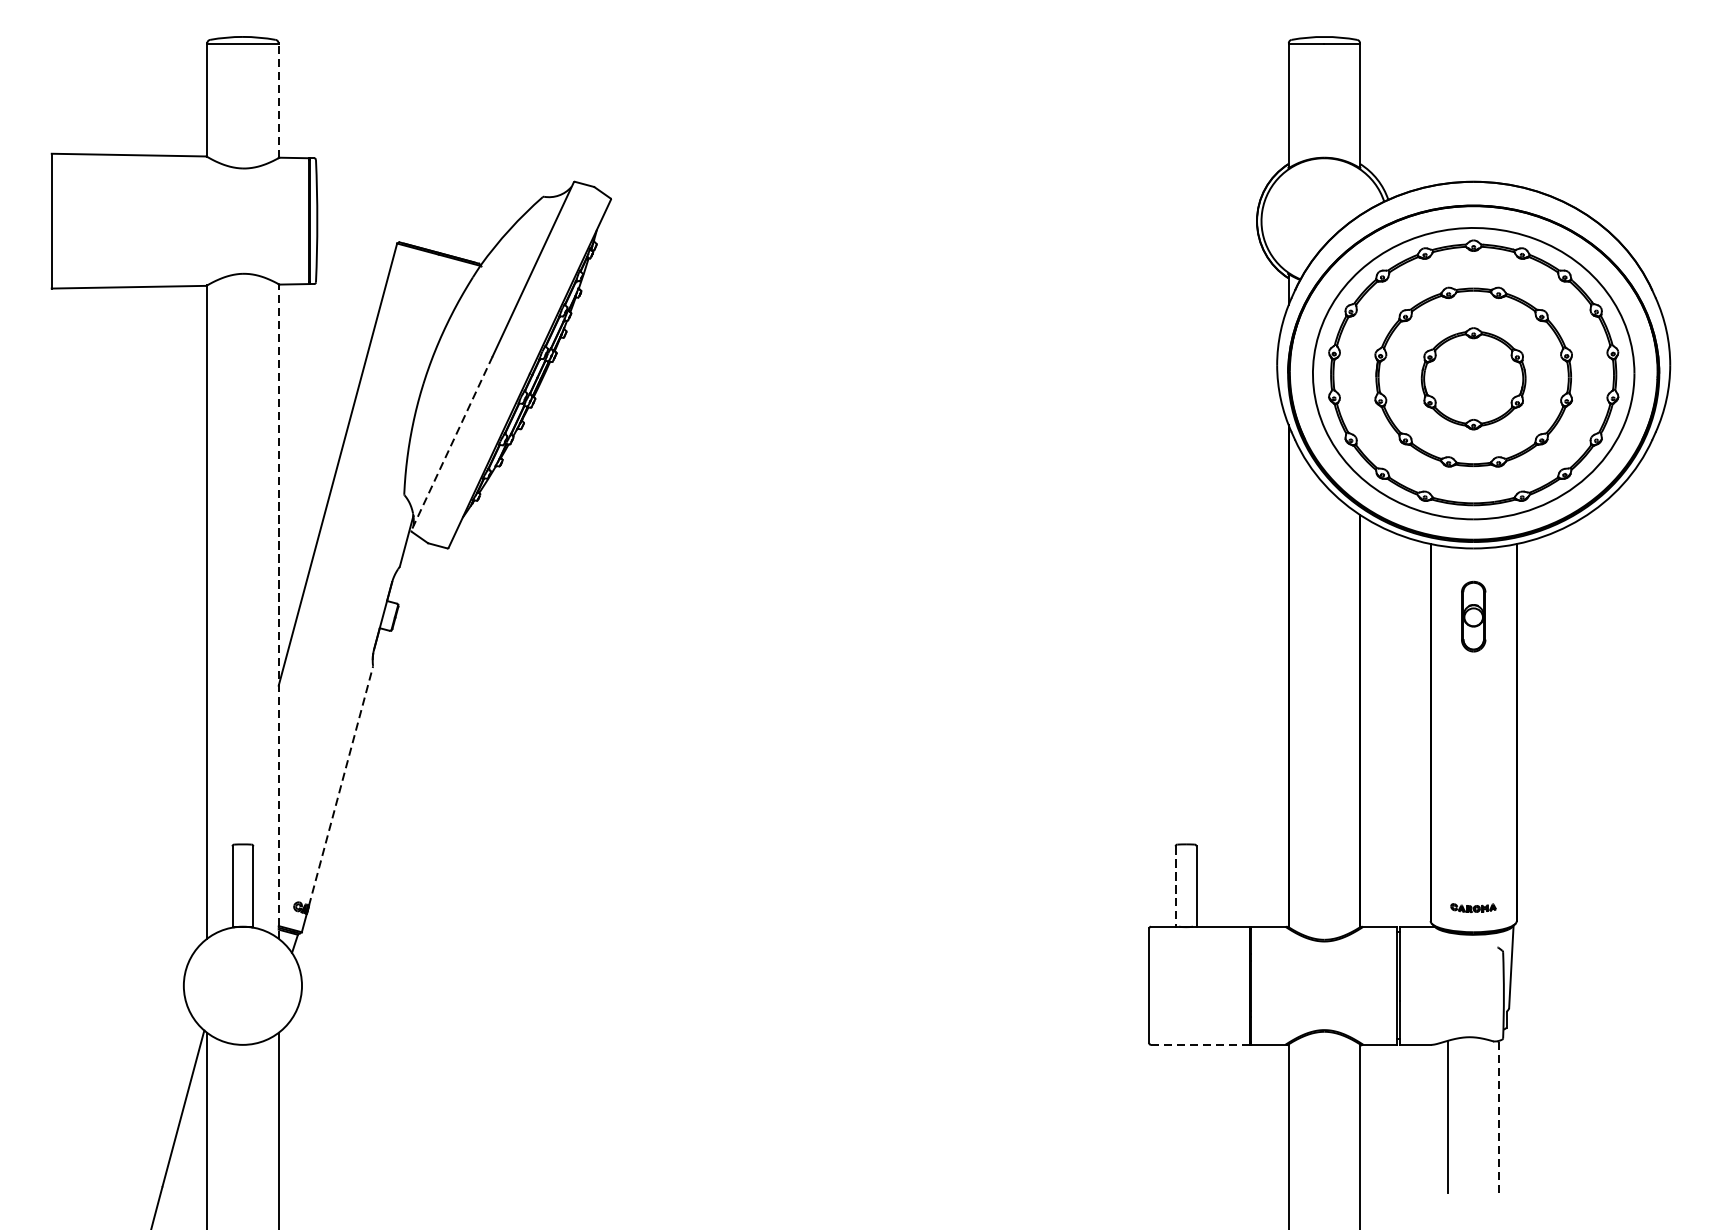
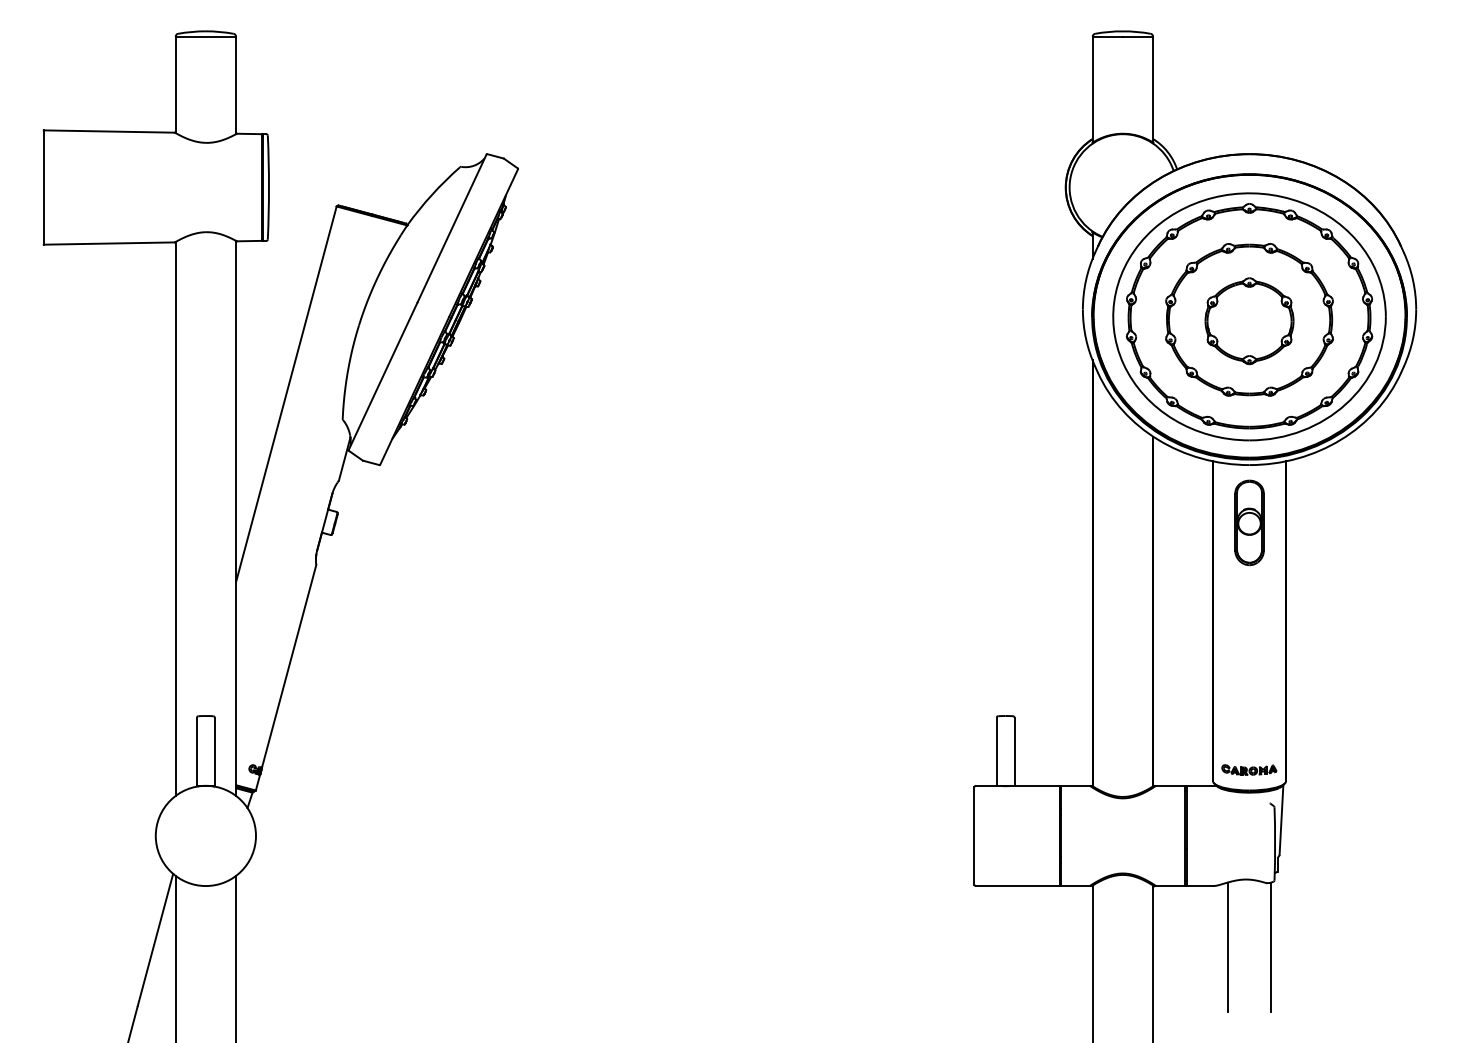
line: (279, 100) -> (236, 85), dashed -> solid
line: (452, 444) -> (383, 376), dashed -> solid
line: (279, 611) -> (236, 518), dashed -> solid
part: (1473, 616) -> (1249, 522), size x1.43
line: (341, 785) -> (289, 666), dashed -> solid
line: (1175, 887) -> (996, 752), dashed -> solid
part: (1473, 907) -> (1249, 769), size x1.43
line: (1200, 1045) -> (1017, 886), dashed -> solid
line: (1499, 1117) -> (1271, 947), dashed -> solid

